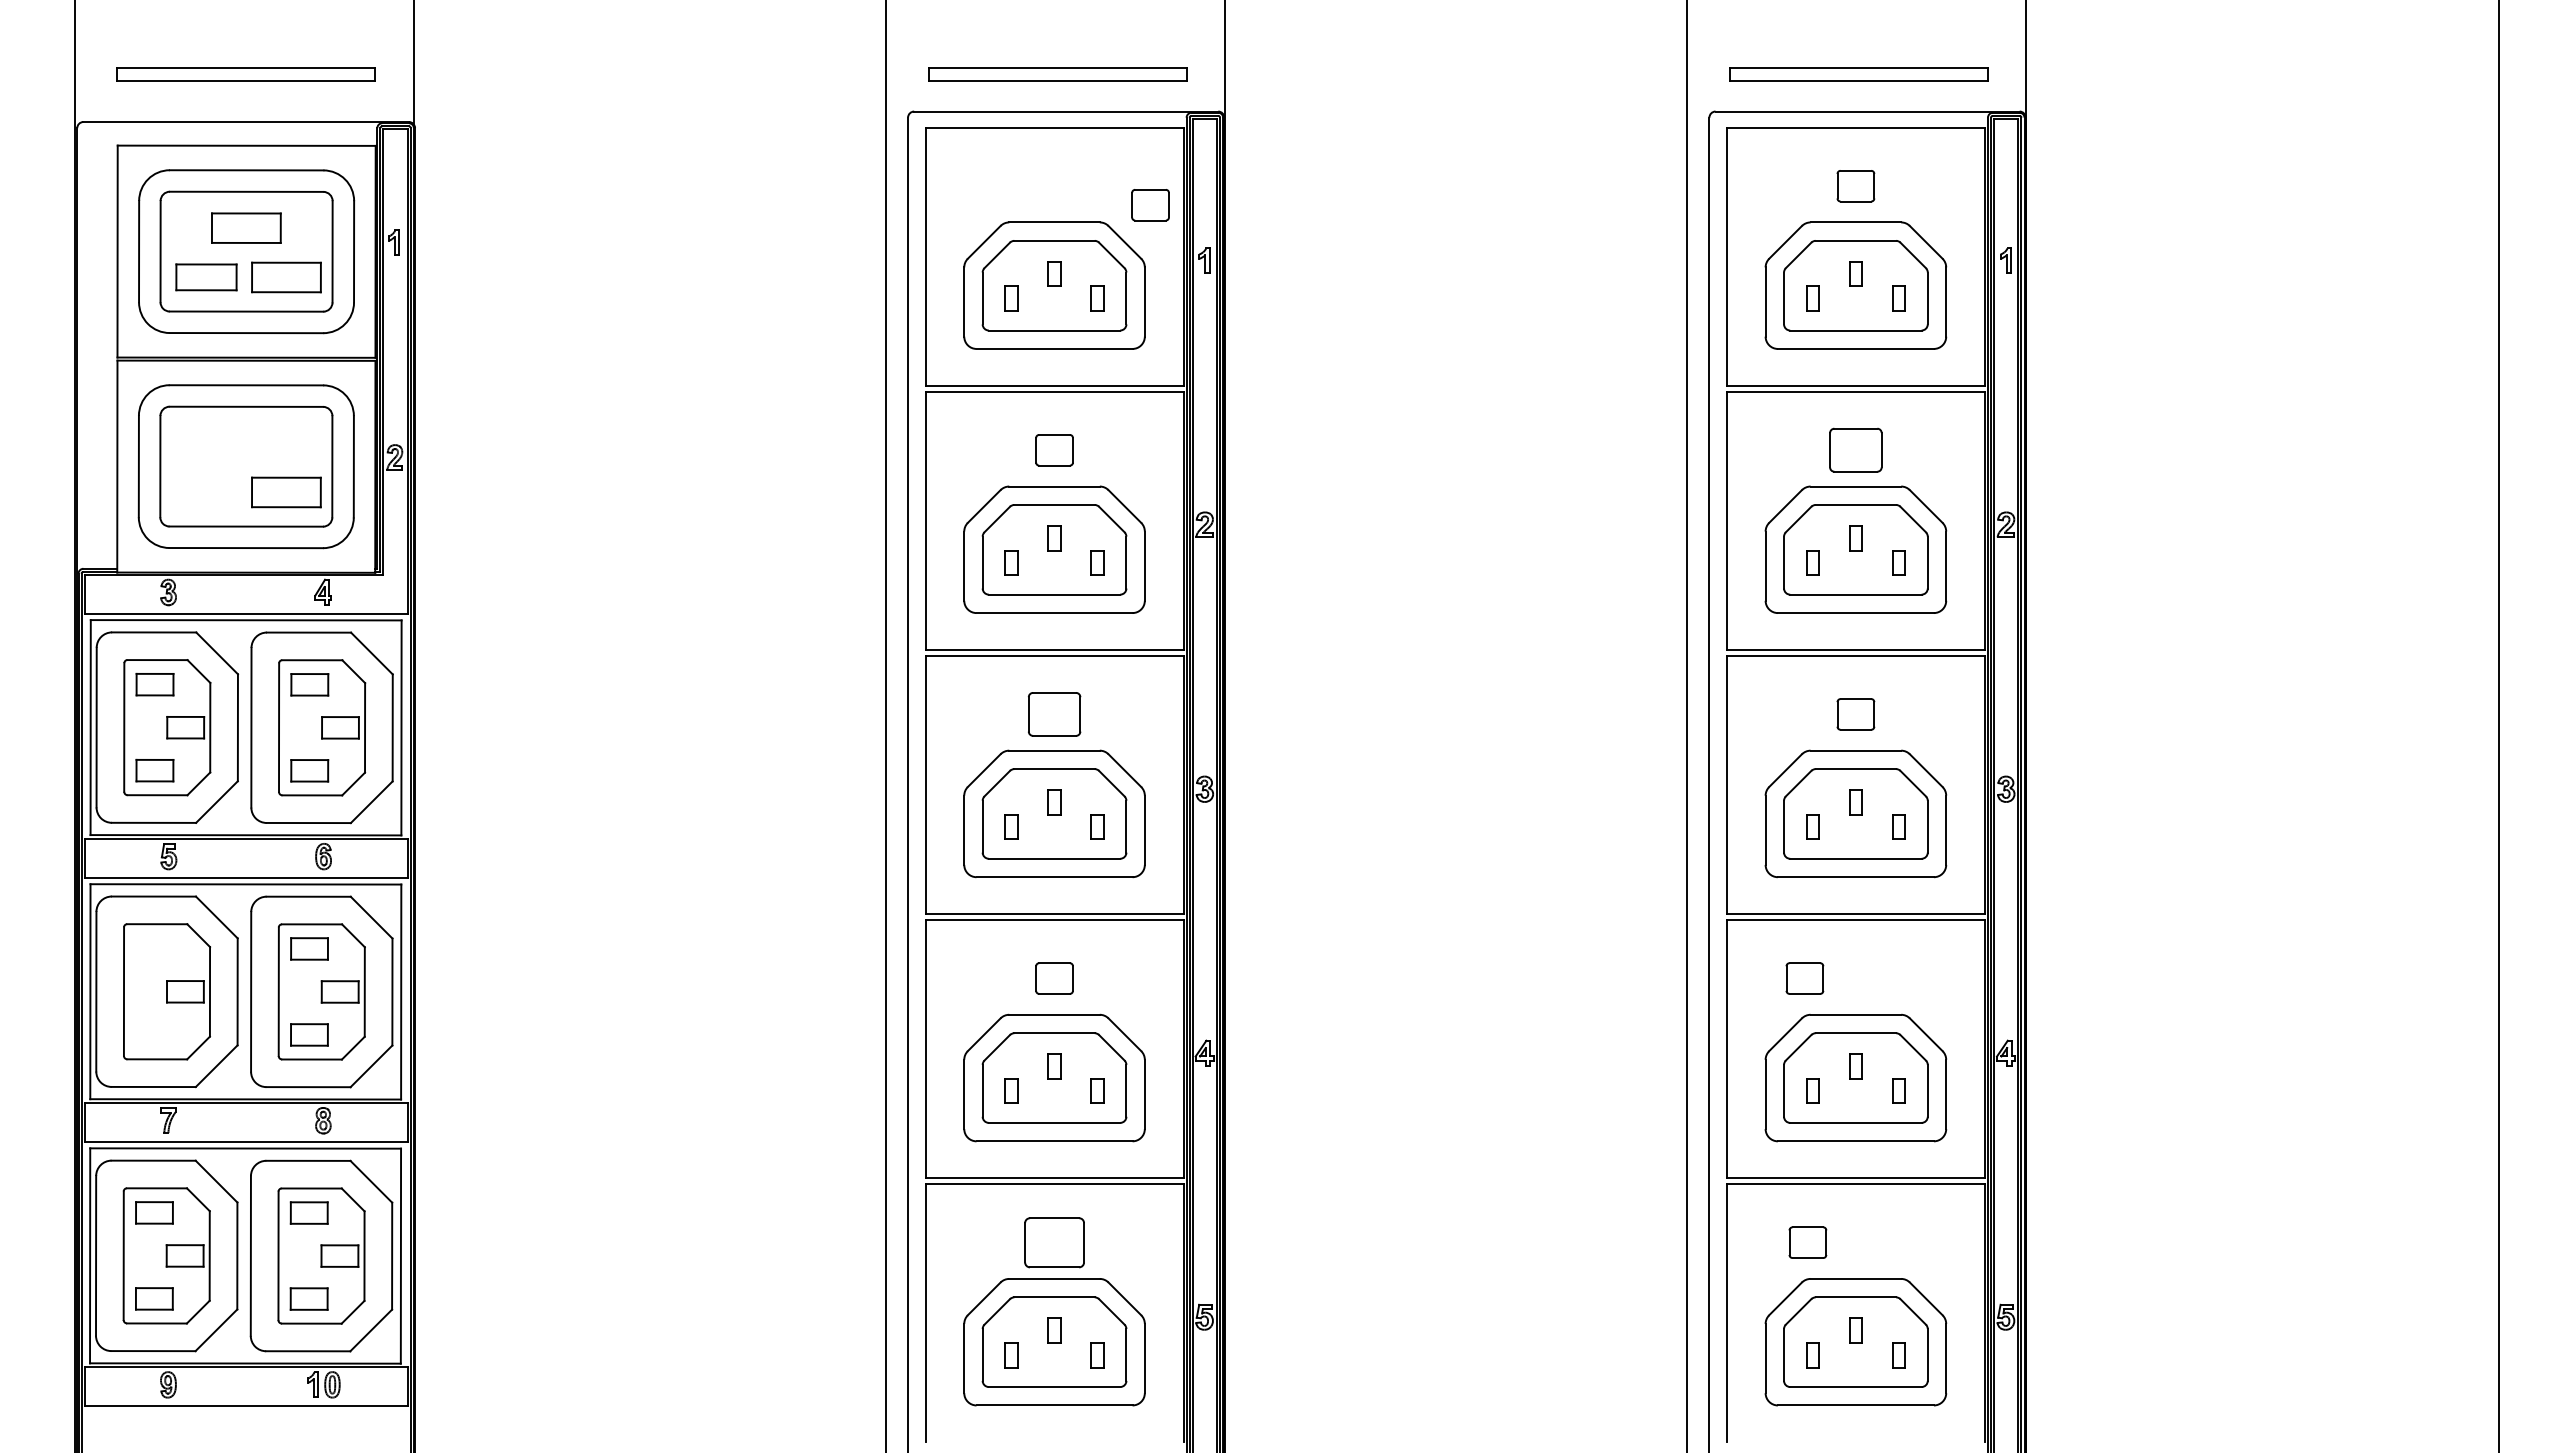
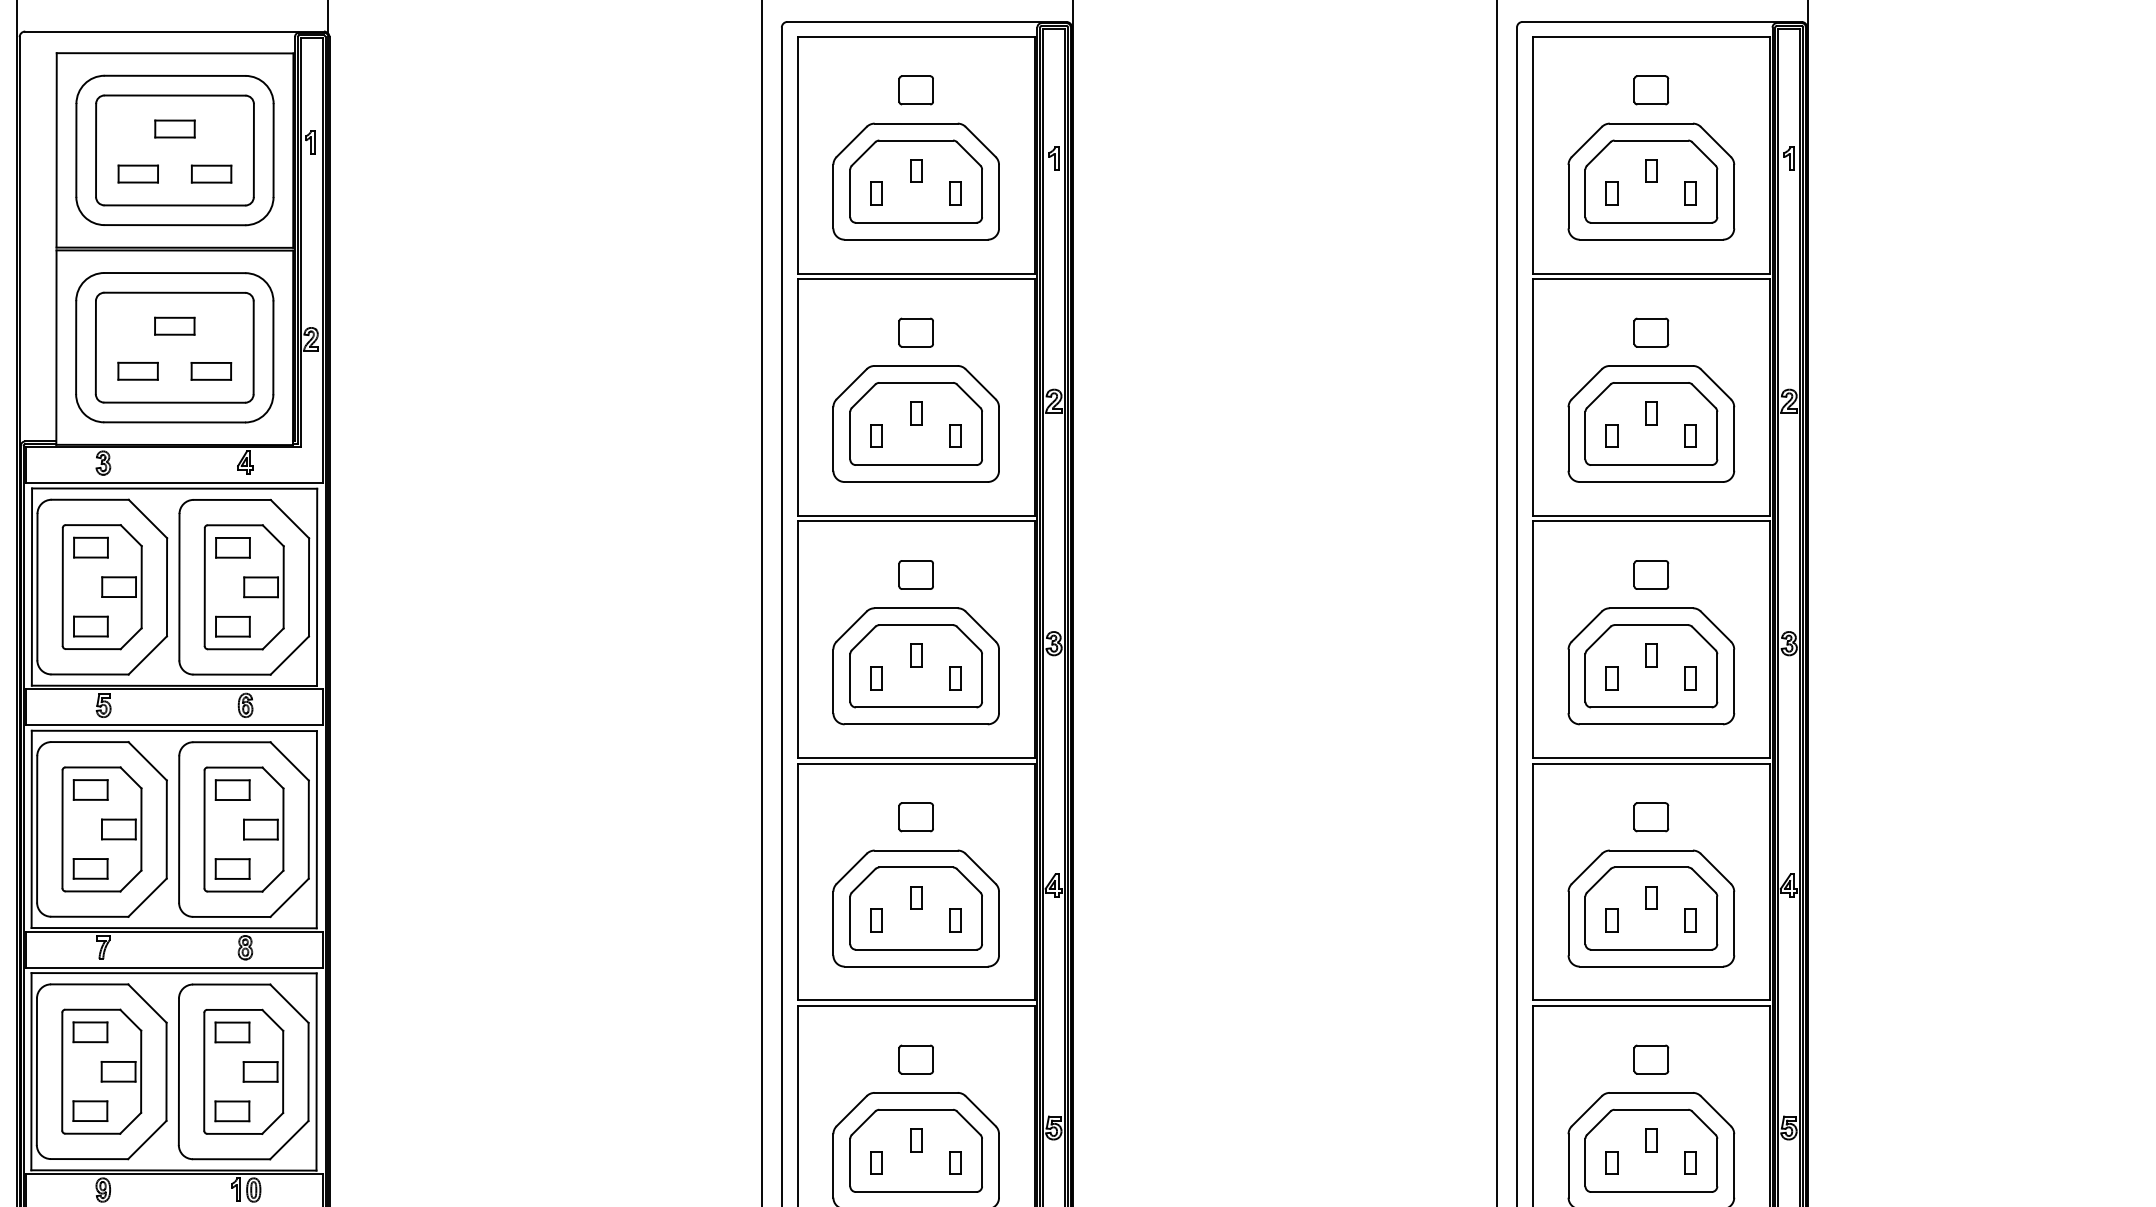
part: (1150, 205) -> (916, 90), moved
part: (246, 228) -> (174, 129), size x0.62
part: (206, 277) -> (138, 174), size x0.71
part: (286, 277) -> (211, 174), size x0.62
part: (245, 443) -> (173, 326), added
part: (1855, 450) -> (1651, 332), size x0.71
part: (206, 492) -> (138, 371), added
part: (285, 492) -> (210, 371), size x0.62
part: (1054, 714) -> (916, 575), size x0.71
part: (154, 948) -> (90, 789), added
part: (1804, 978) -> (1651, 817), moved
part: (154, 1034) -> (90, 868), added
part: (1054, 1242) -> (916, 1059), size x0.62
part: (1807, 1242) -> (1651, 1059), moved

